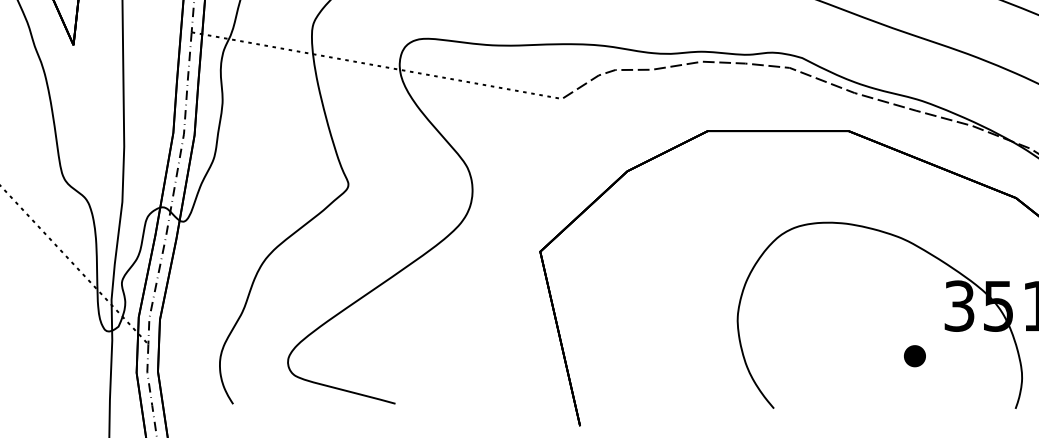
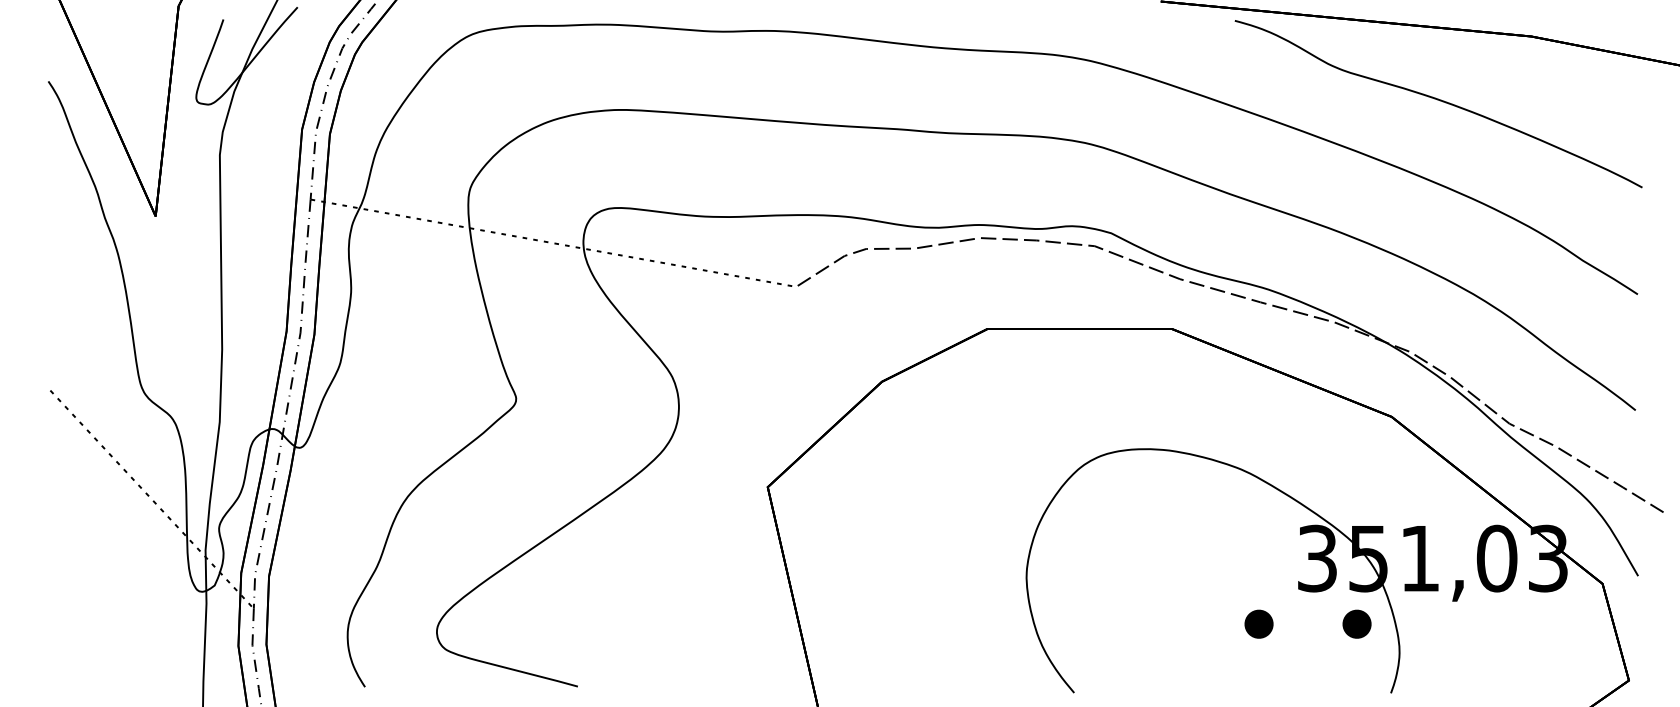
part: (989, 355) -> (1356, 623), added

